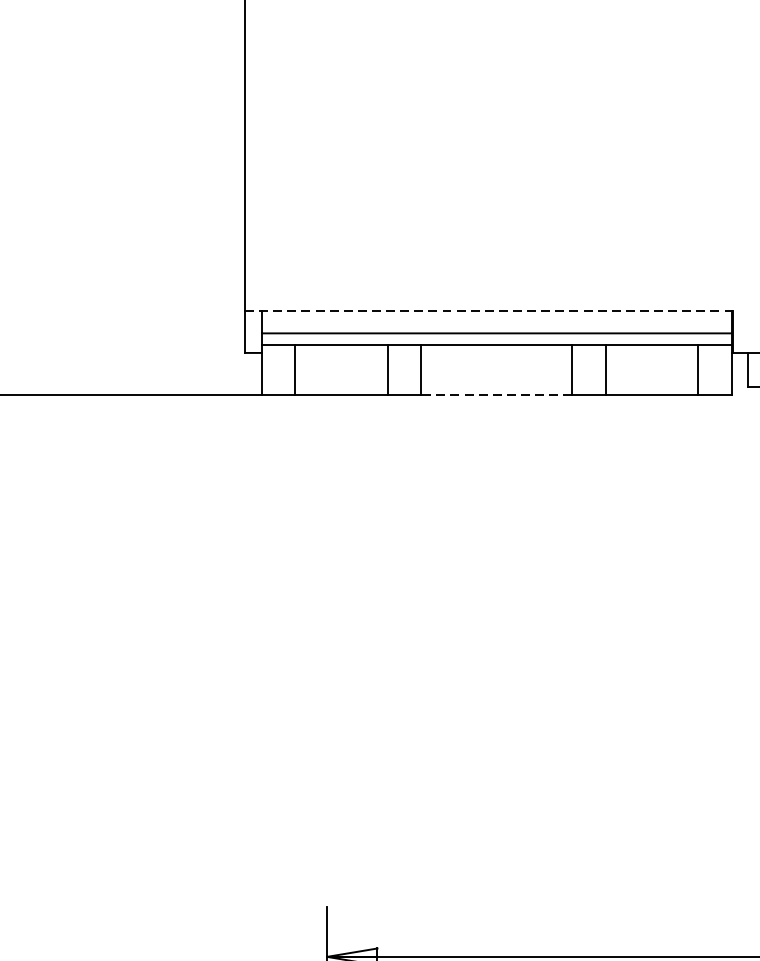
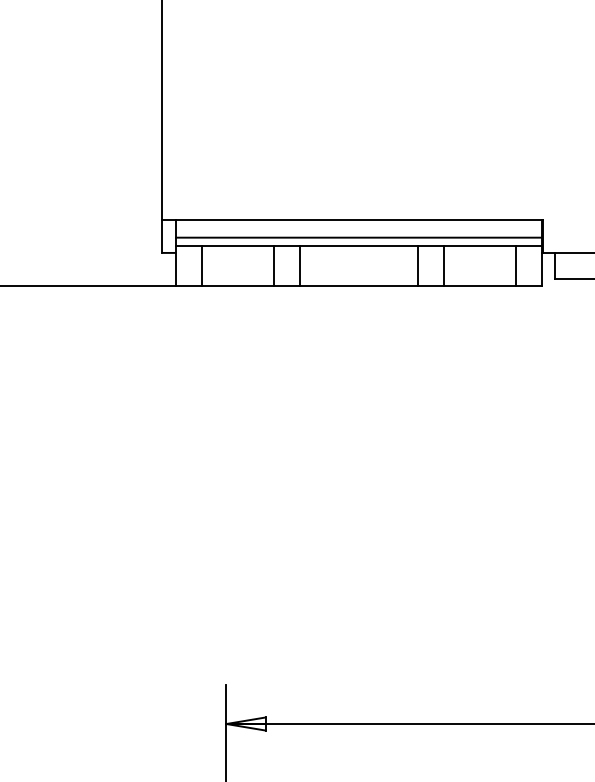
line: (490, 311) -> (353, 220), dashed -> solid
line: (496, 394) -> (358, 285), dashed -> solid

